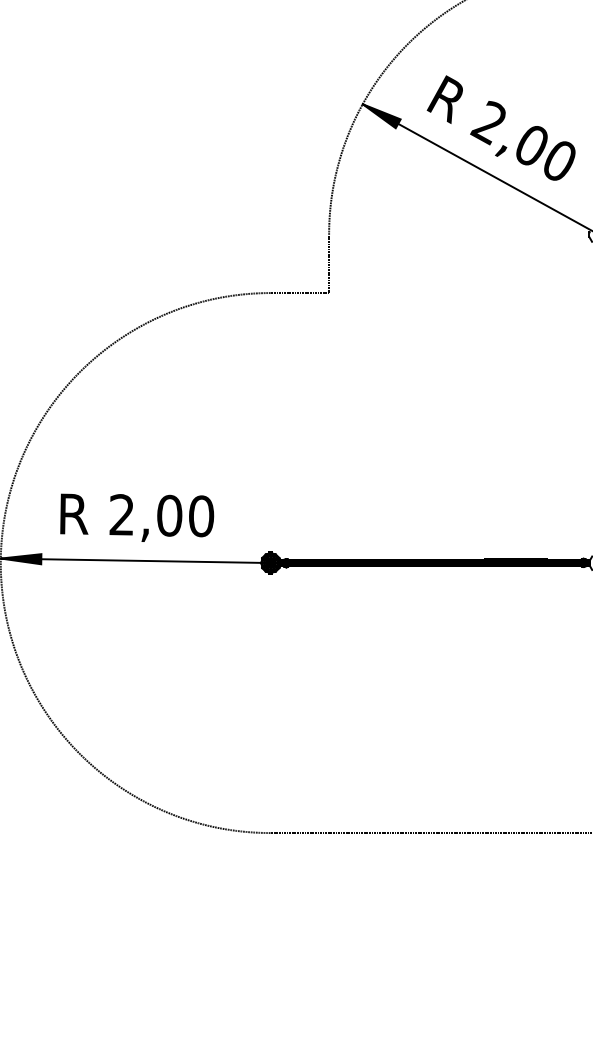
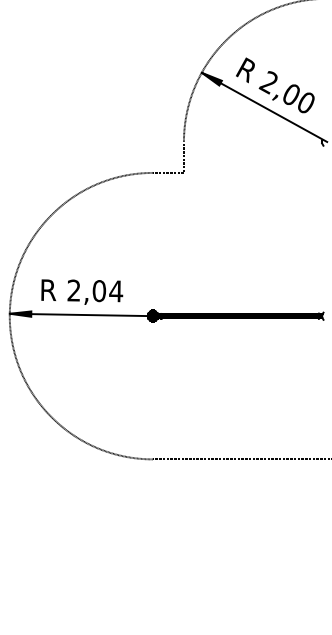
text: (201, 516) -> (116, 291), 2,00 -> 2,04

